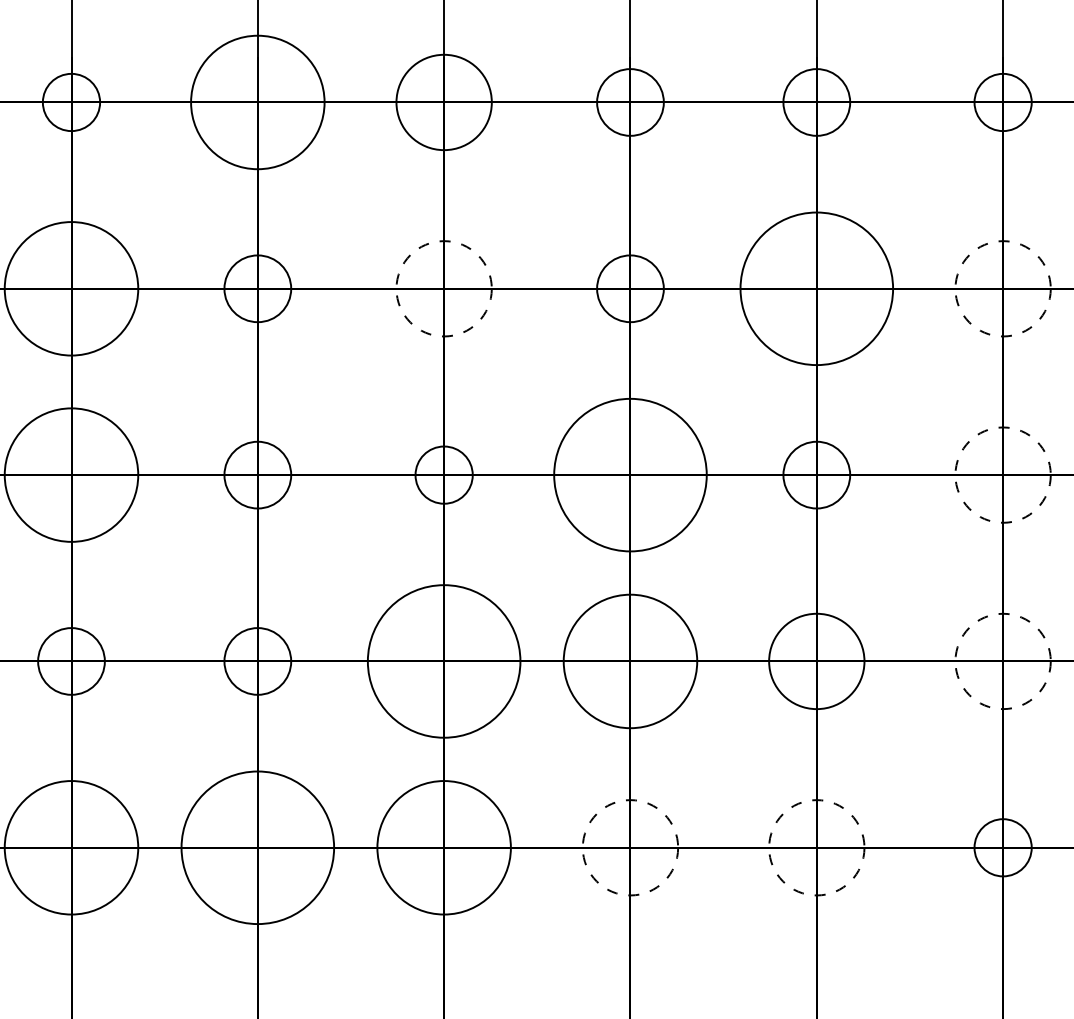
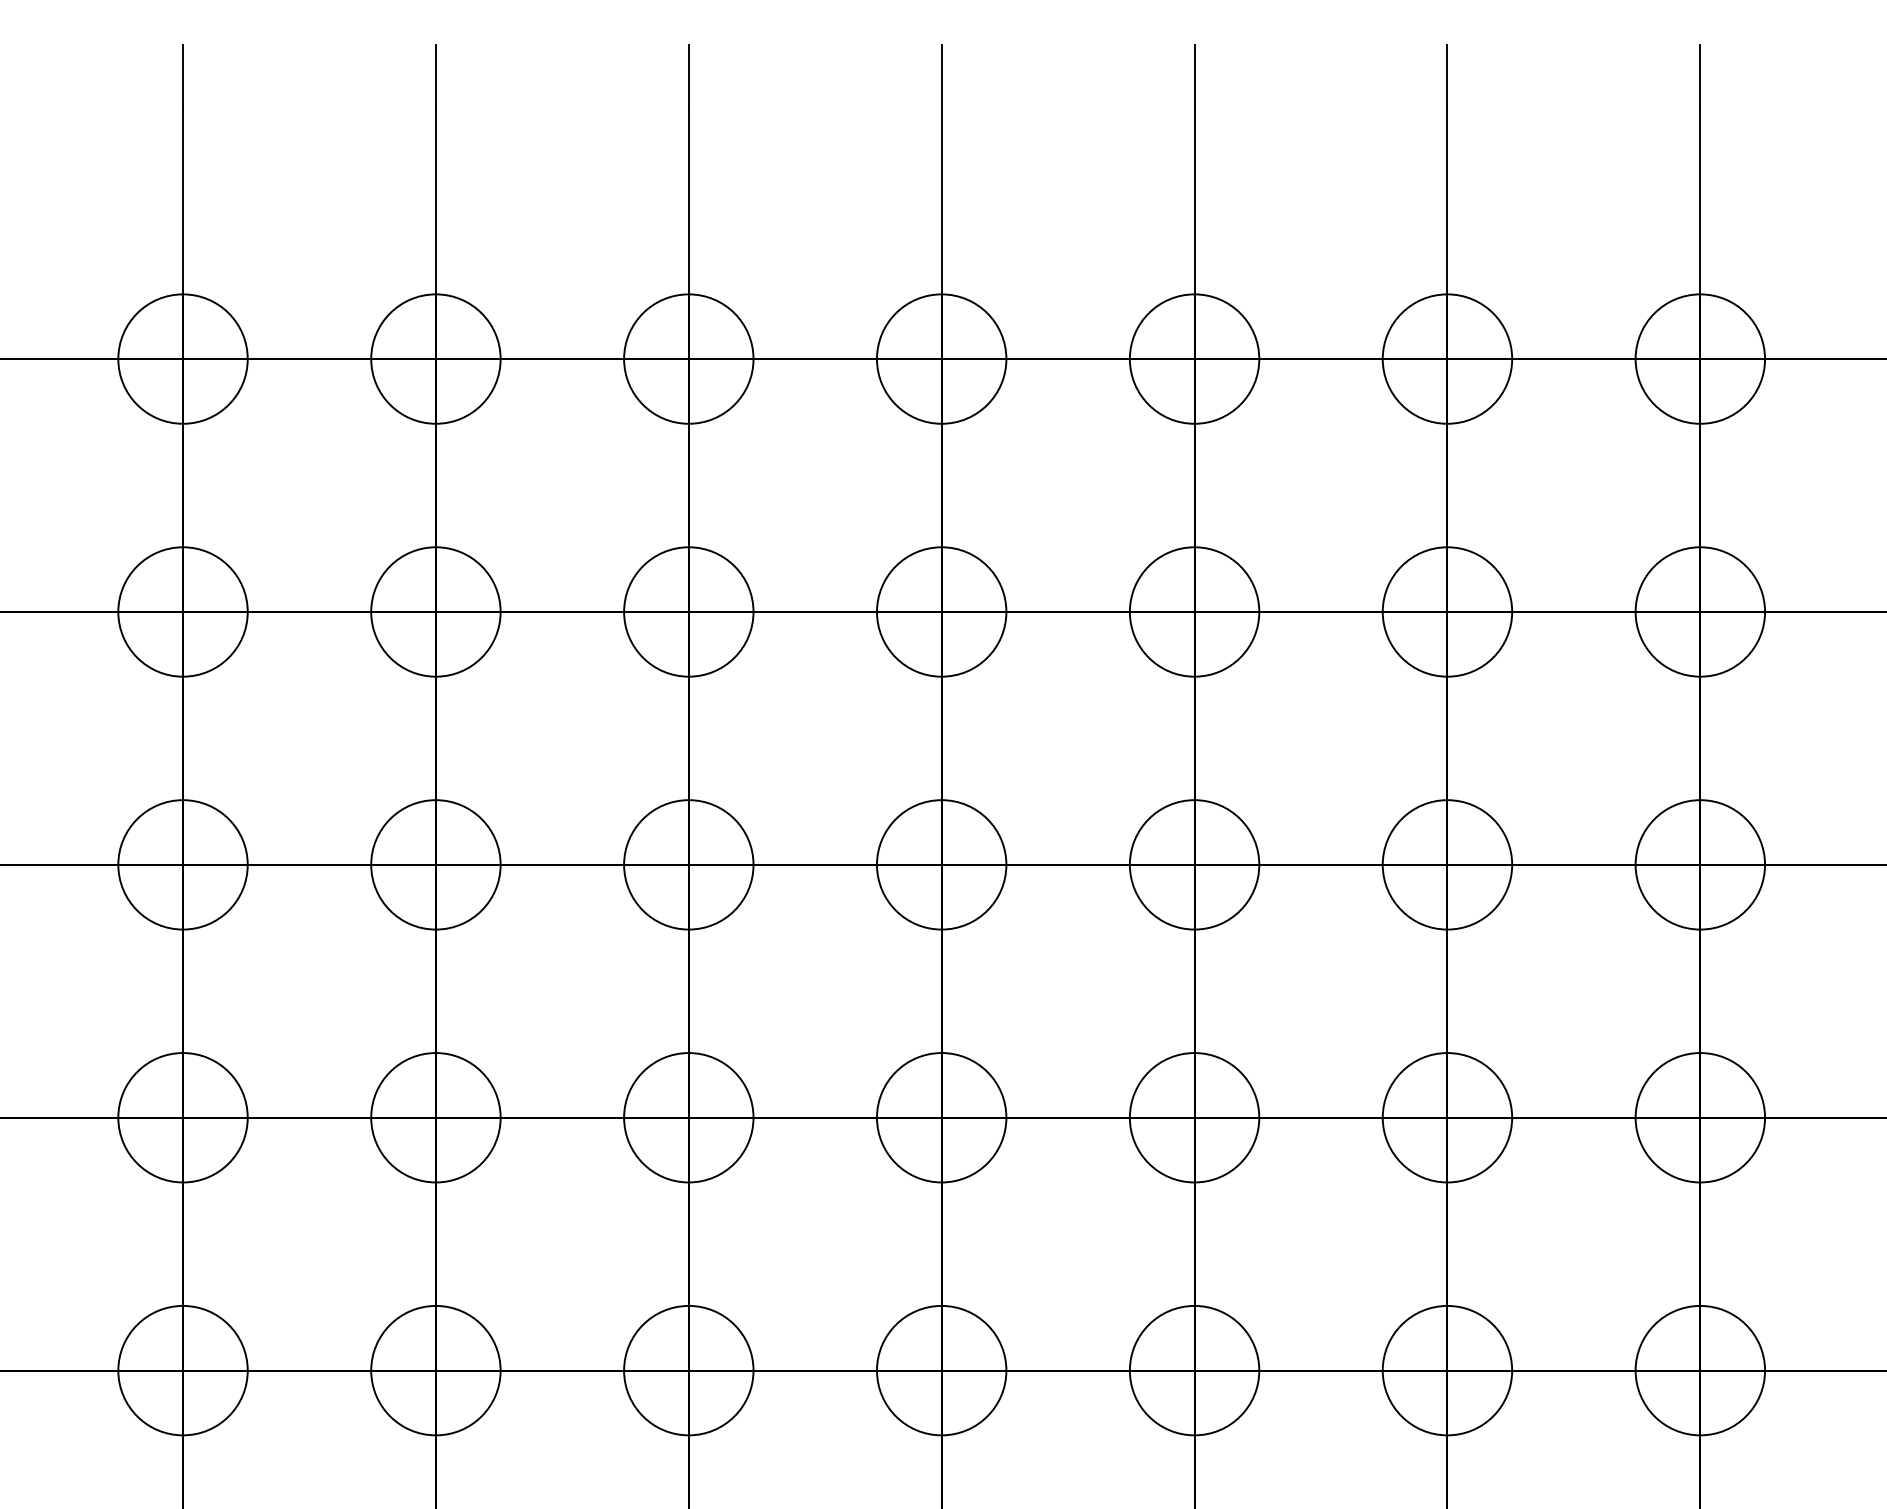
circle: (71, 102) -> (182, 358), size x1.67
circle: (257, 102) -> (435, 358), size x0.71
circle: (630, 102) -> (941, 358), size x1.43
circle: (816, 102) -> (1194, 358), size x1.43
circle: (1003, 102) -> (1447, 358), size x1.67
circle: (71, 288) -> (182, 611), size x0.71
circle: (257, 288) -> (435, 611), size x1.43
circle: (443, 288) -> (688, 611), dashed -> solid
circle: (630, 288) -> (941, 611), size x1.43
circle: (816, 288) -> (1194, 611), size x0.62
circle: (1003, 288) -> (1447, 611), dashed -> solid
circle: (71, 474) -> (182, 864), size x0.71
circle: (257, 474) -> (435, 864), size x1.43
circle: (443, 474) -> (688, 864), size x1.67
circle: (630, 474) -> (941, 864), size x0.62
circle: (816, 474) -> (1194, 864), size x1.43
circle: (1003, 474) -> (1447, 864), dashed -> solid
circle: (71, 661) -> (182, 1117), size x1.43
circle: (257, 661) -> (435, 1117), size x1.43
circle: (443, 661) -> (688, 1117), size x0.62
circle: (630, 661) -> (941, 1117), size x0.71
circle: (1003, 661) -> (1447, 1117), dashed -> solid
circle: (71, 847) -> (182, 1370), size x0.71
circle: (257, 847) -> (435, 1370), size x0.62
circle: (443, 847) -> (688, 1370), size x0.71
circle: (630, 847) -> (941, 1370), dashed -> solid
circle: (816, 847) -> (1194, 1370), dashed -> solid
circle: (1003, 847) -> (1447, 1370), size x1.67

